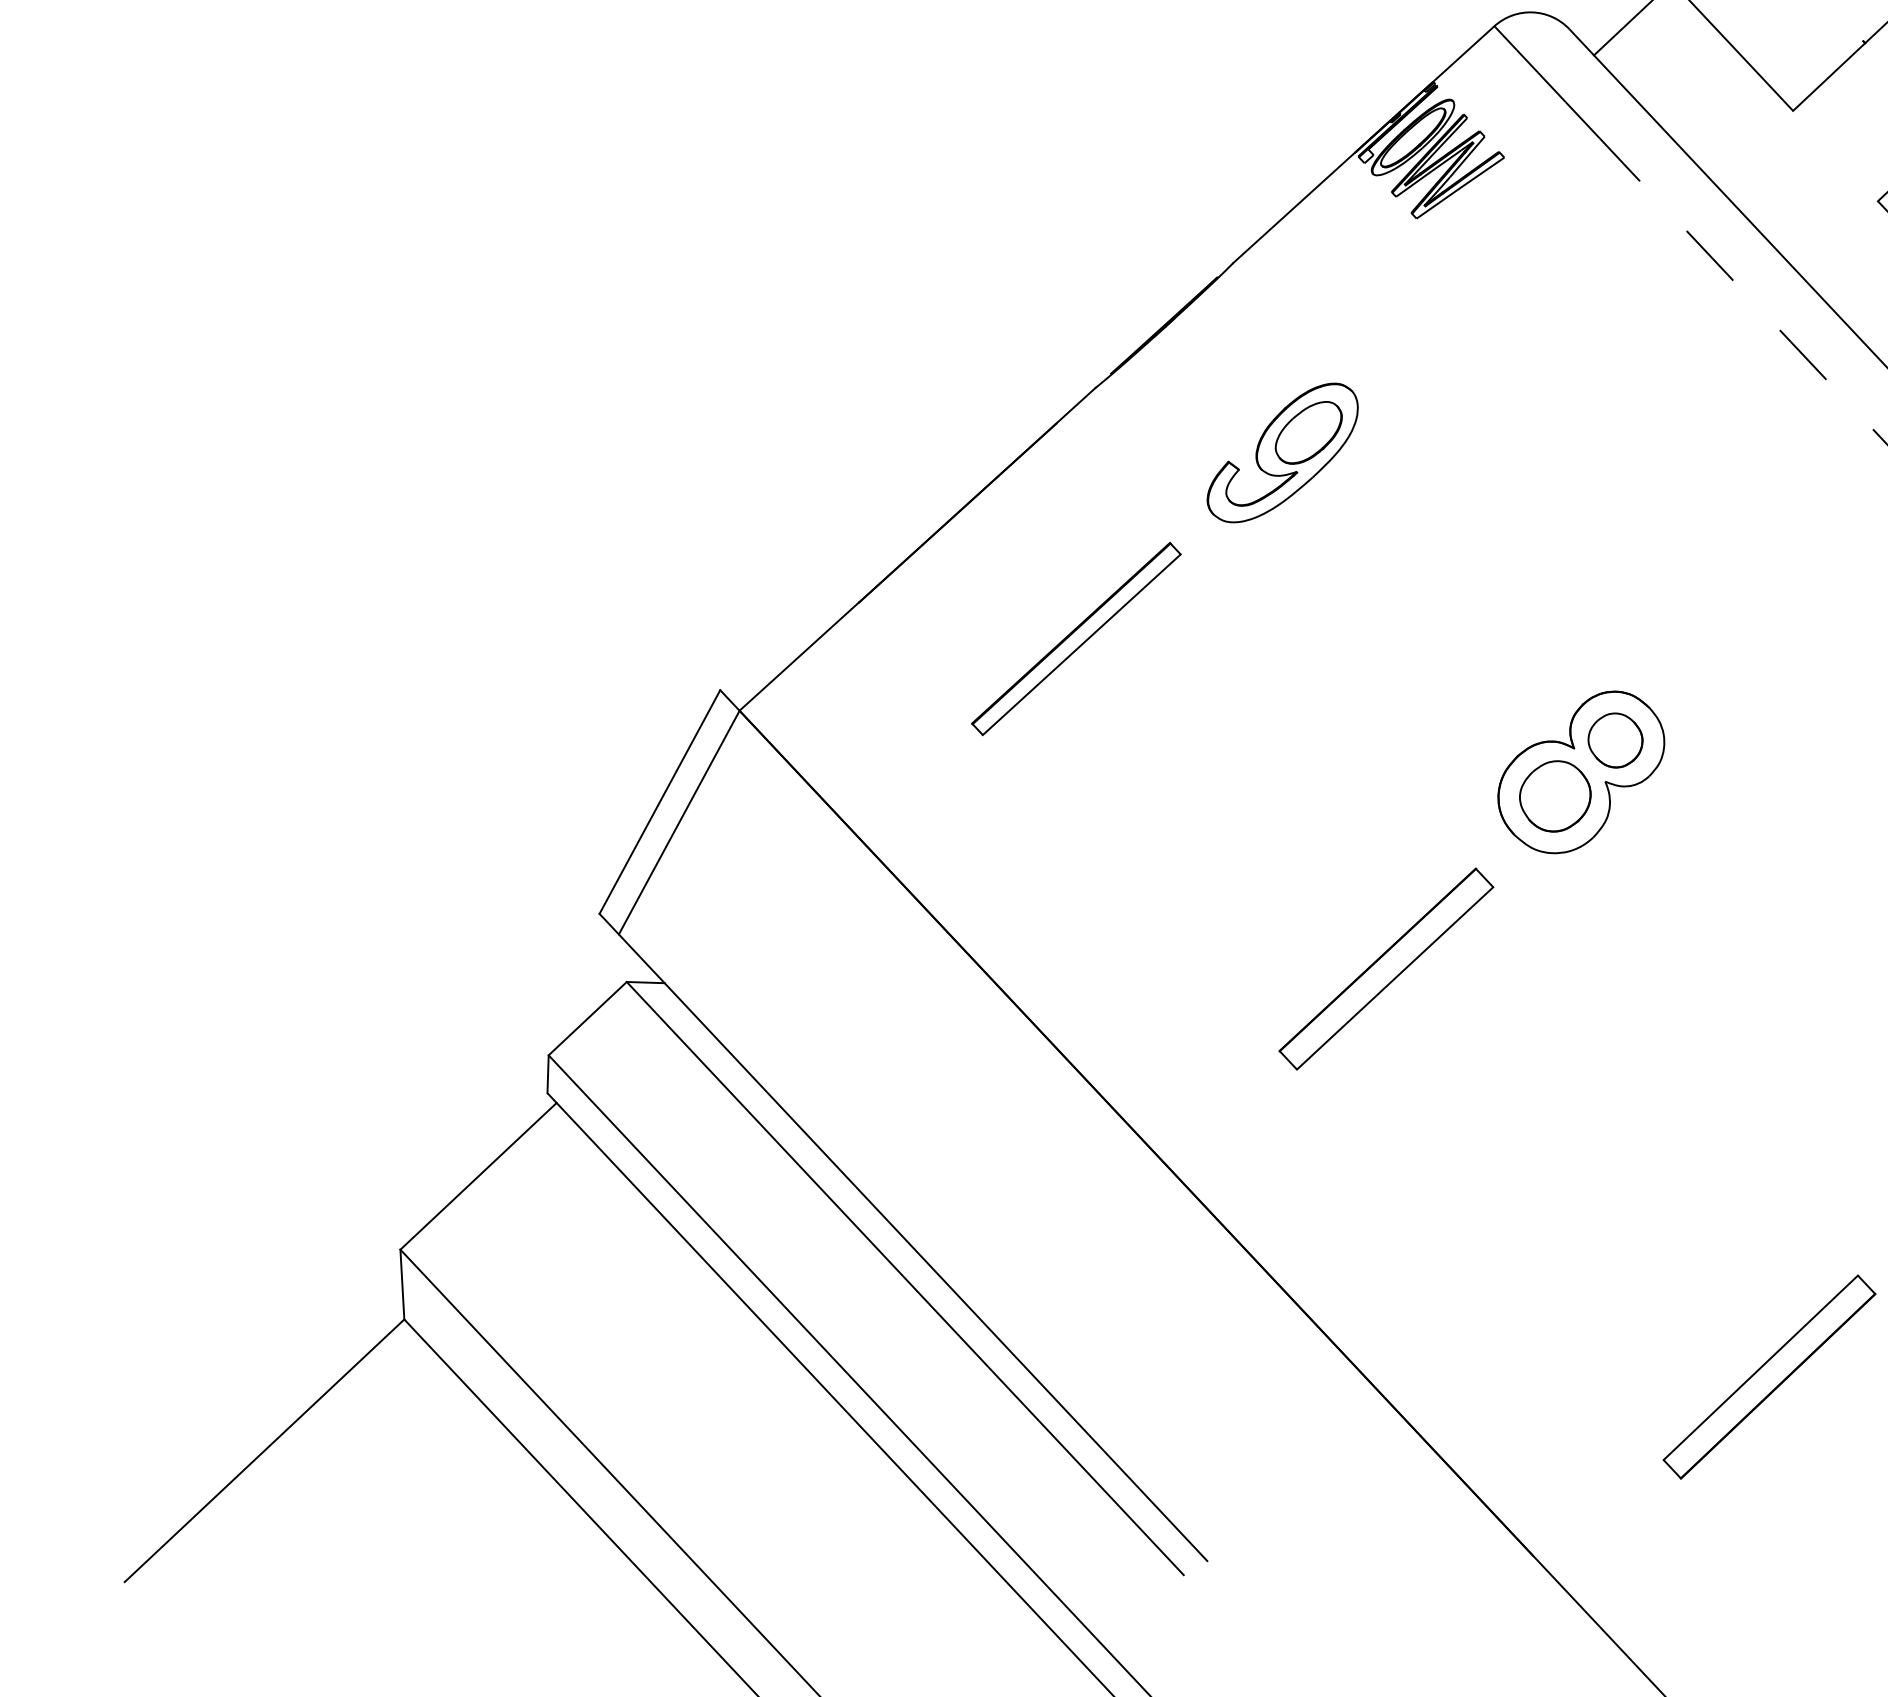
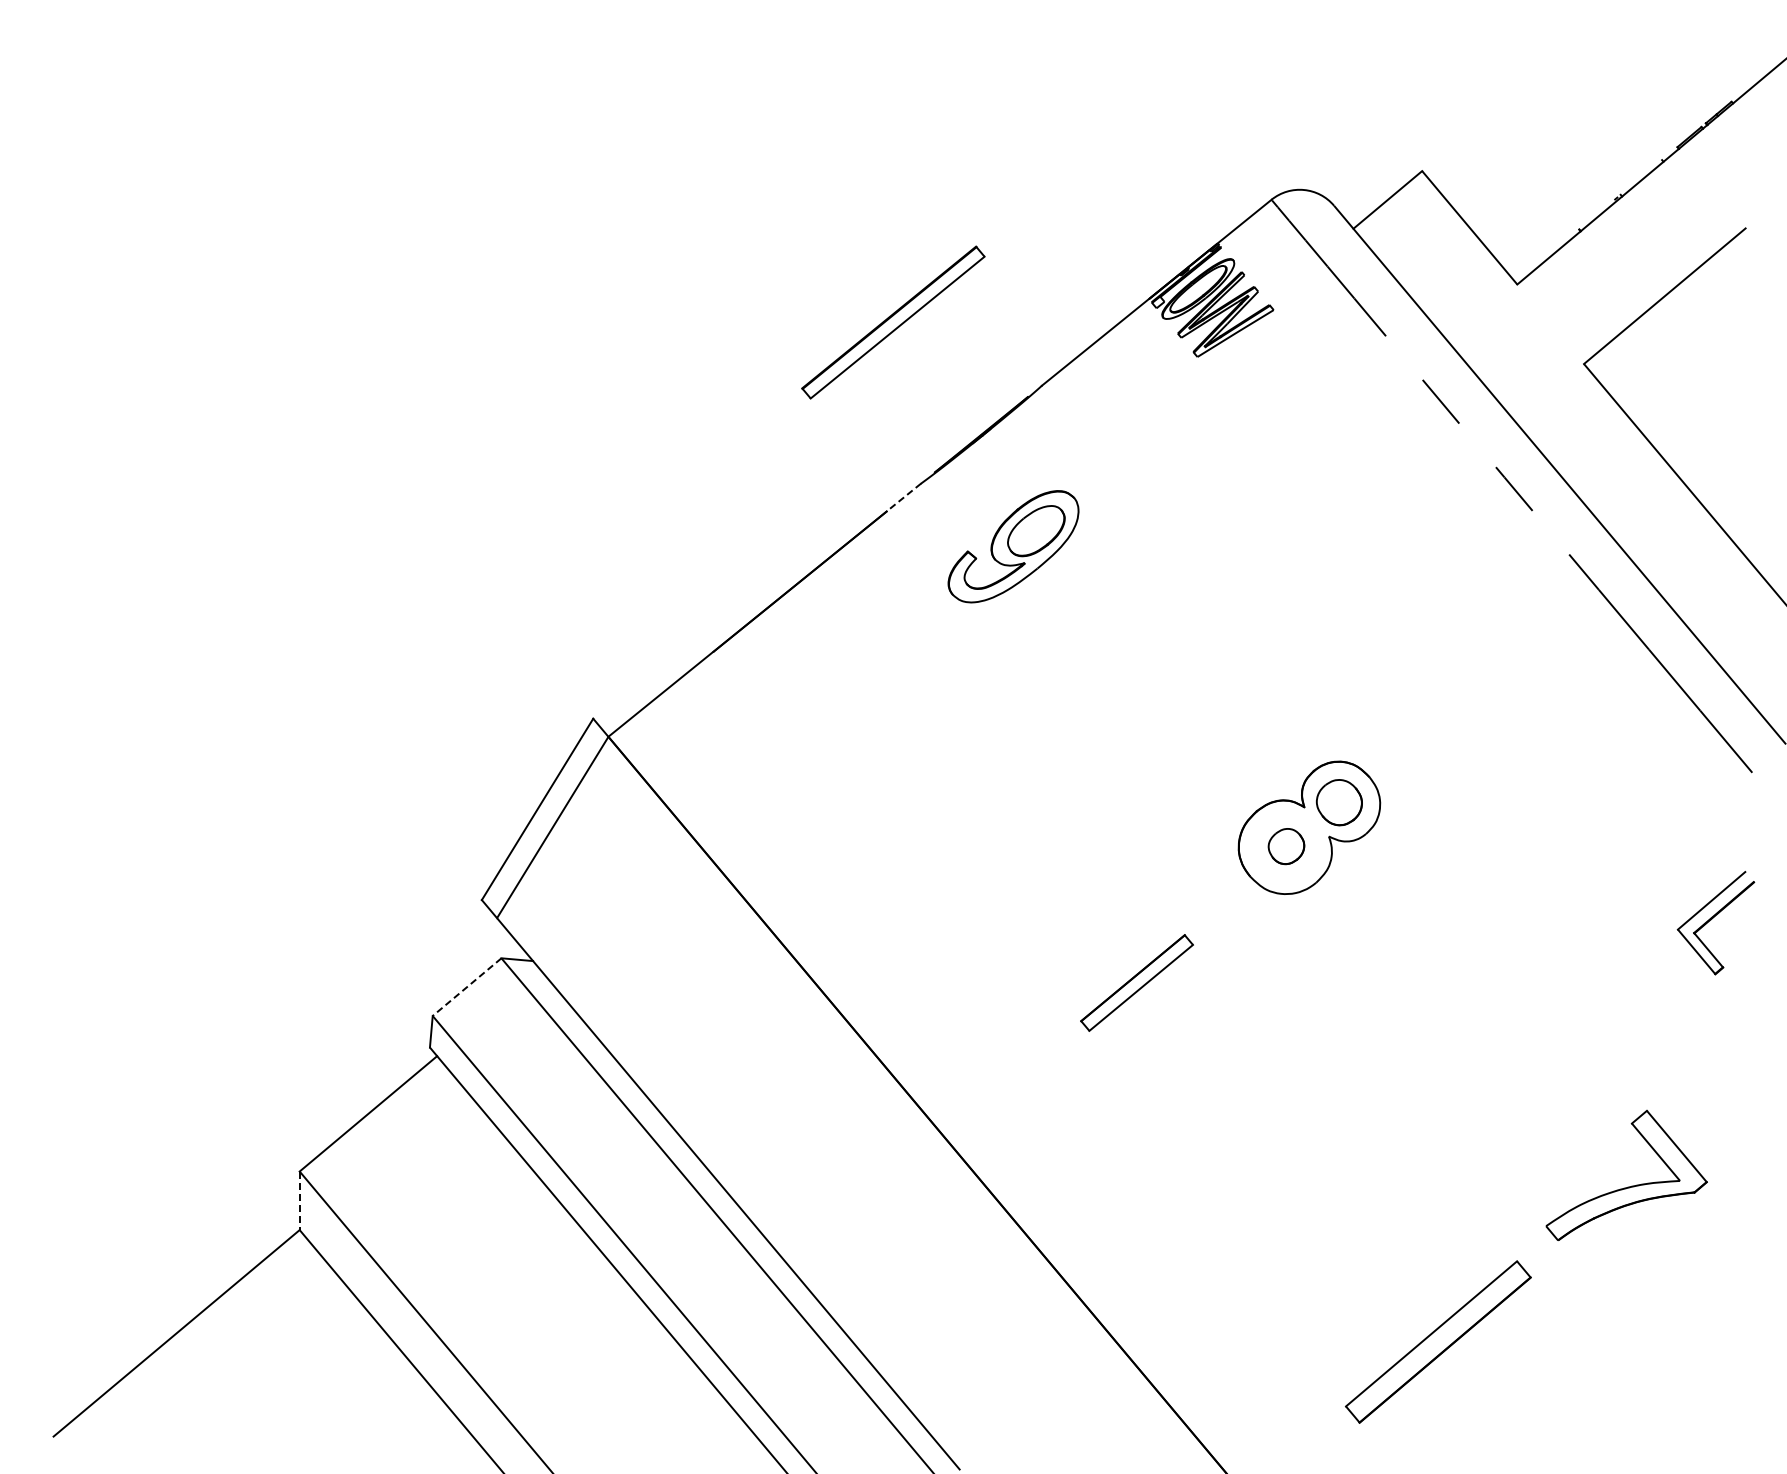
line: (1076, 405) -> (904, 497), solid -> dashed
part: (1282, 452) -> (1013, 546), moved
part: (1076, 638) -> (893, 322), moved
part: (1555, 796) -> (1286, 846), size x0.6
part: (1385, 968) -> (1136, 982), size x0.6
line: (588, 1019) -> (467, 987), solid -> dashed
line: (402, 1285) -> (299, 1201), solid -> dashed

